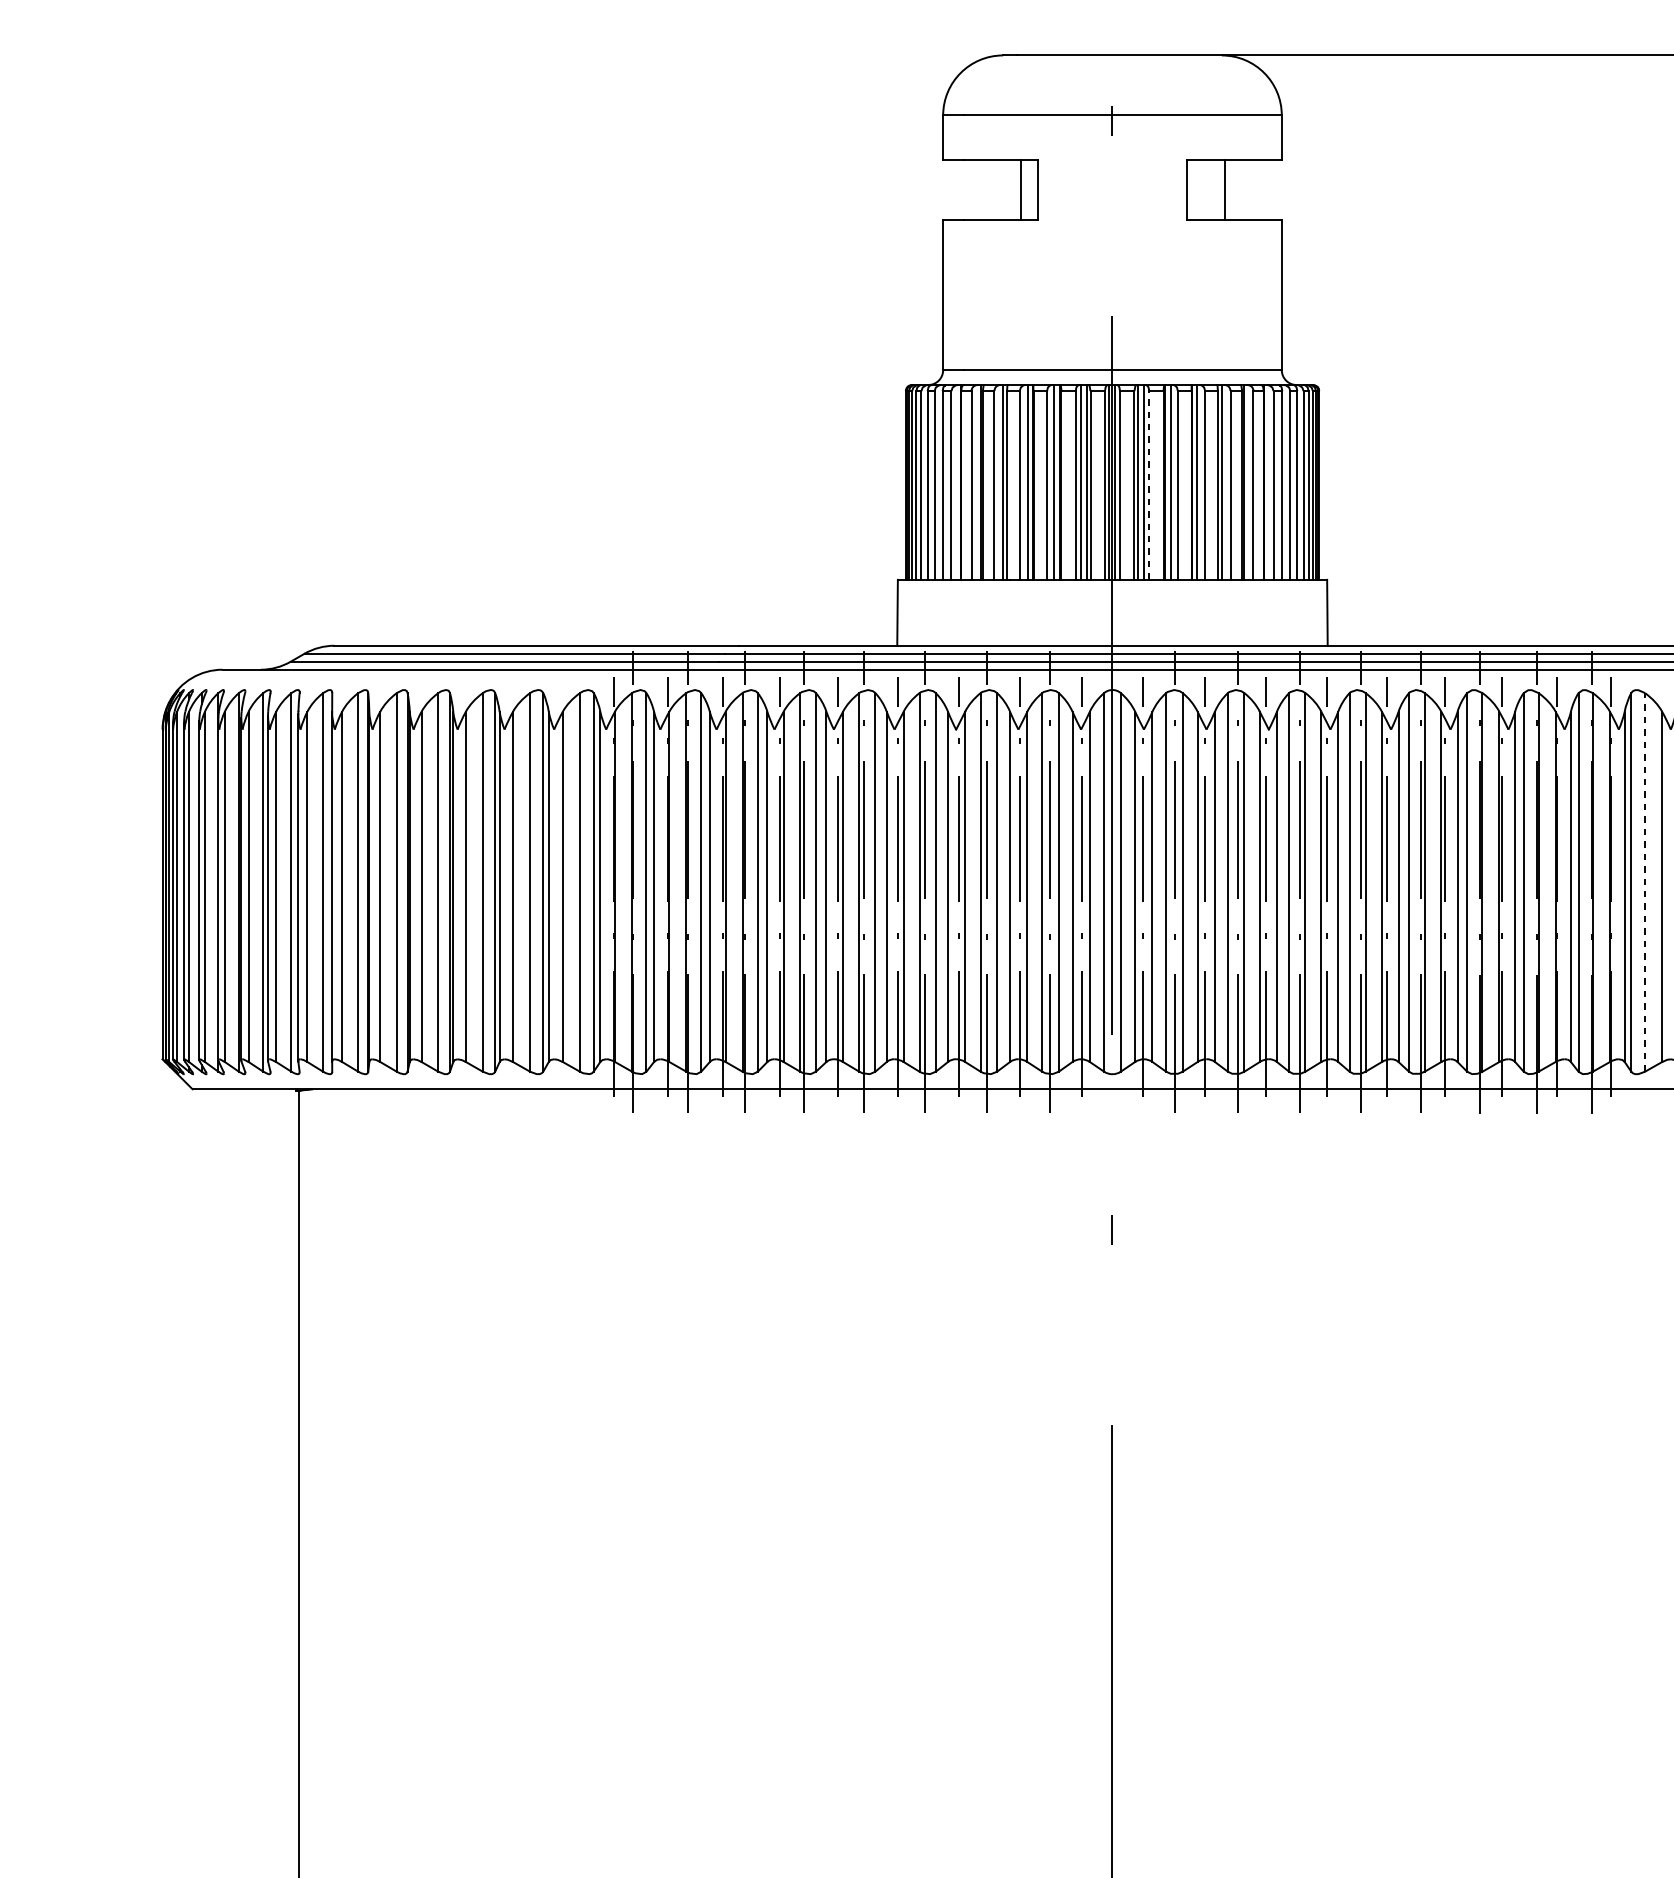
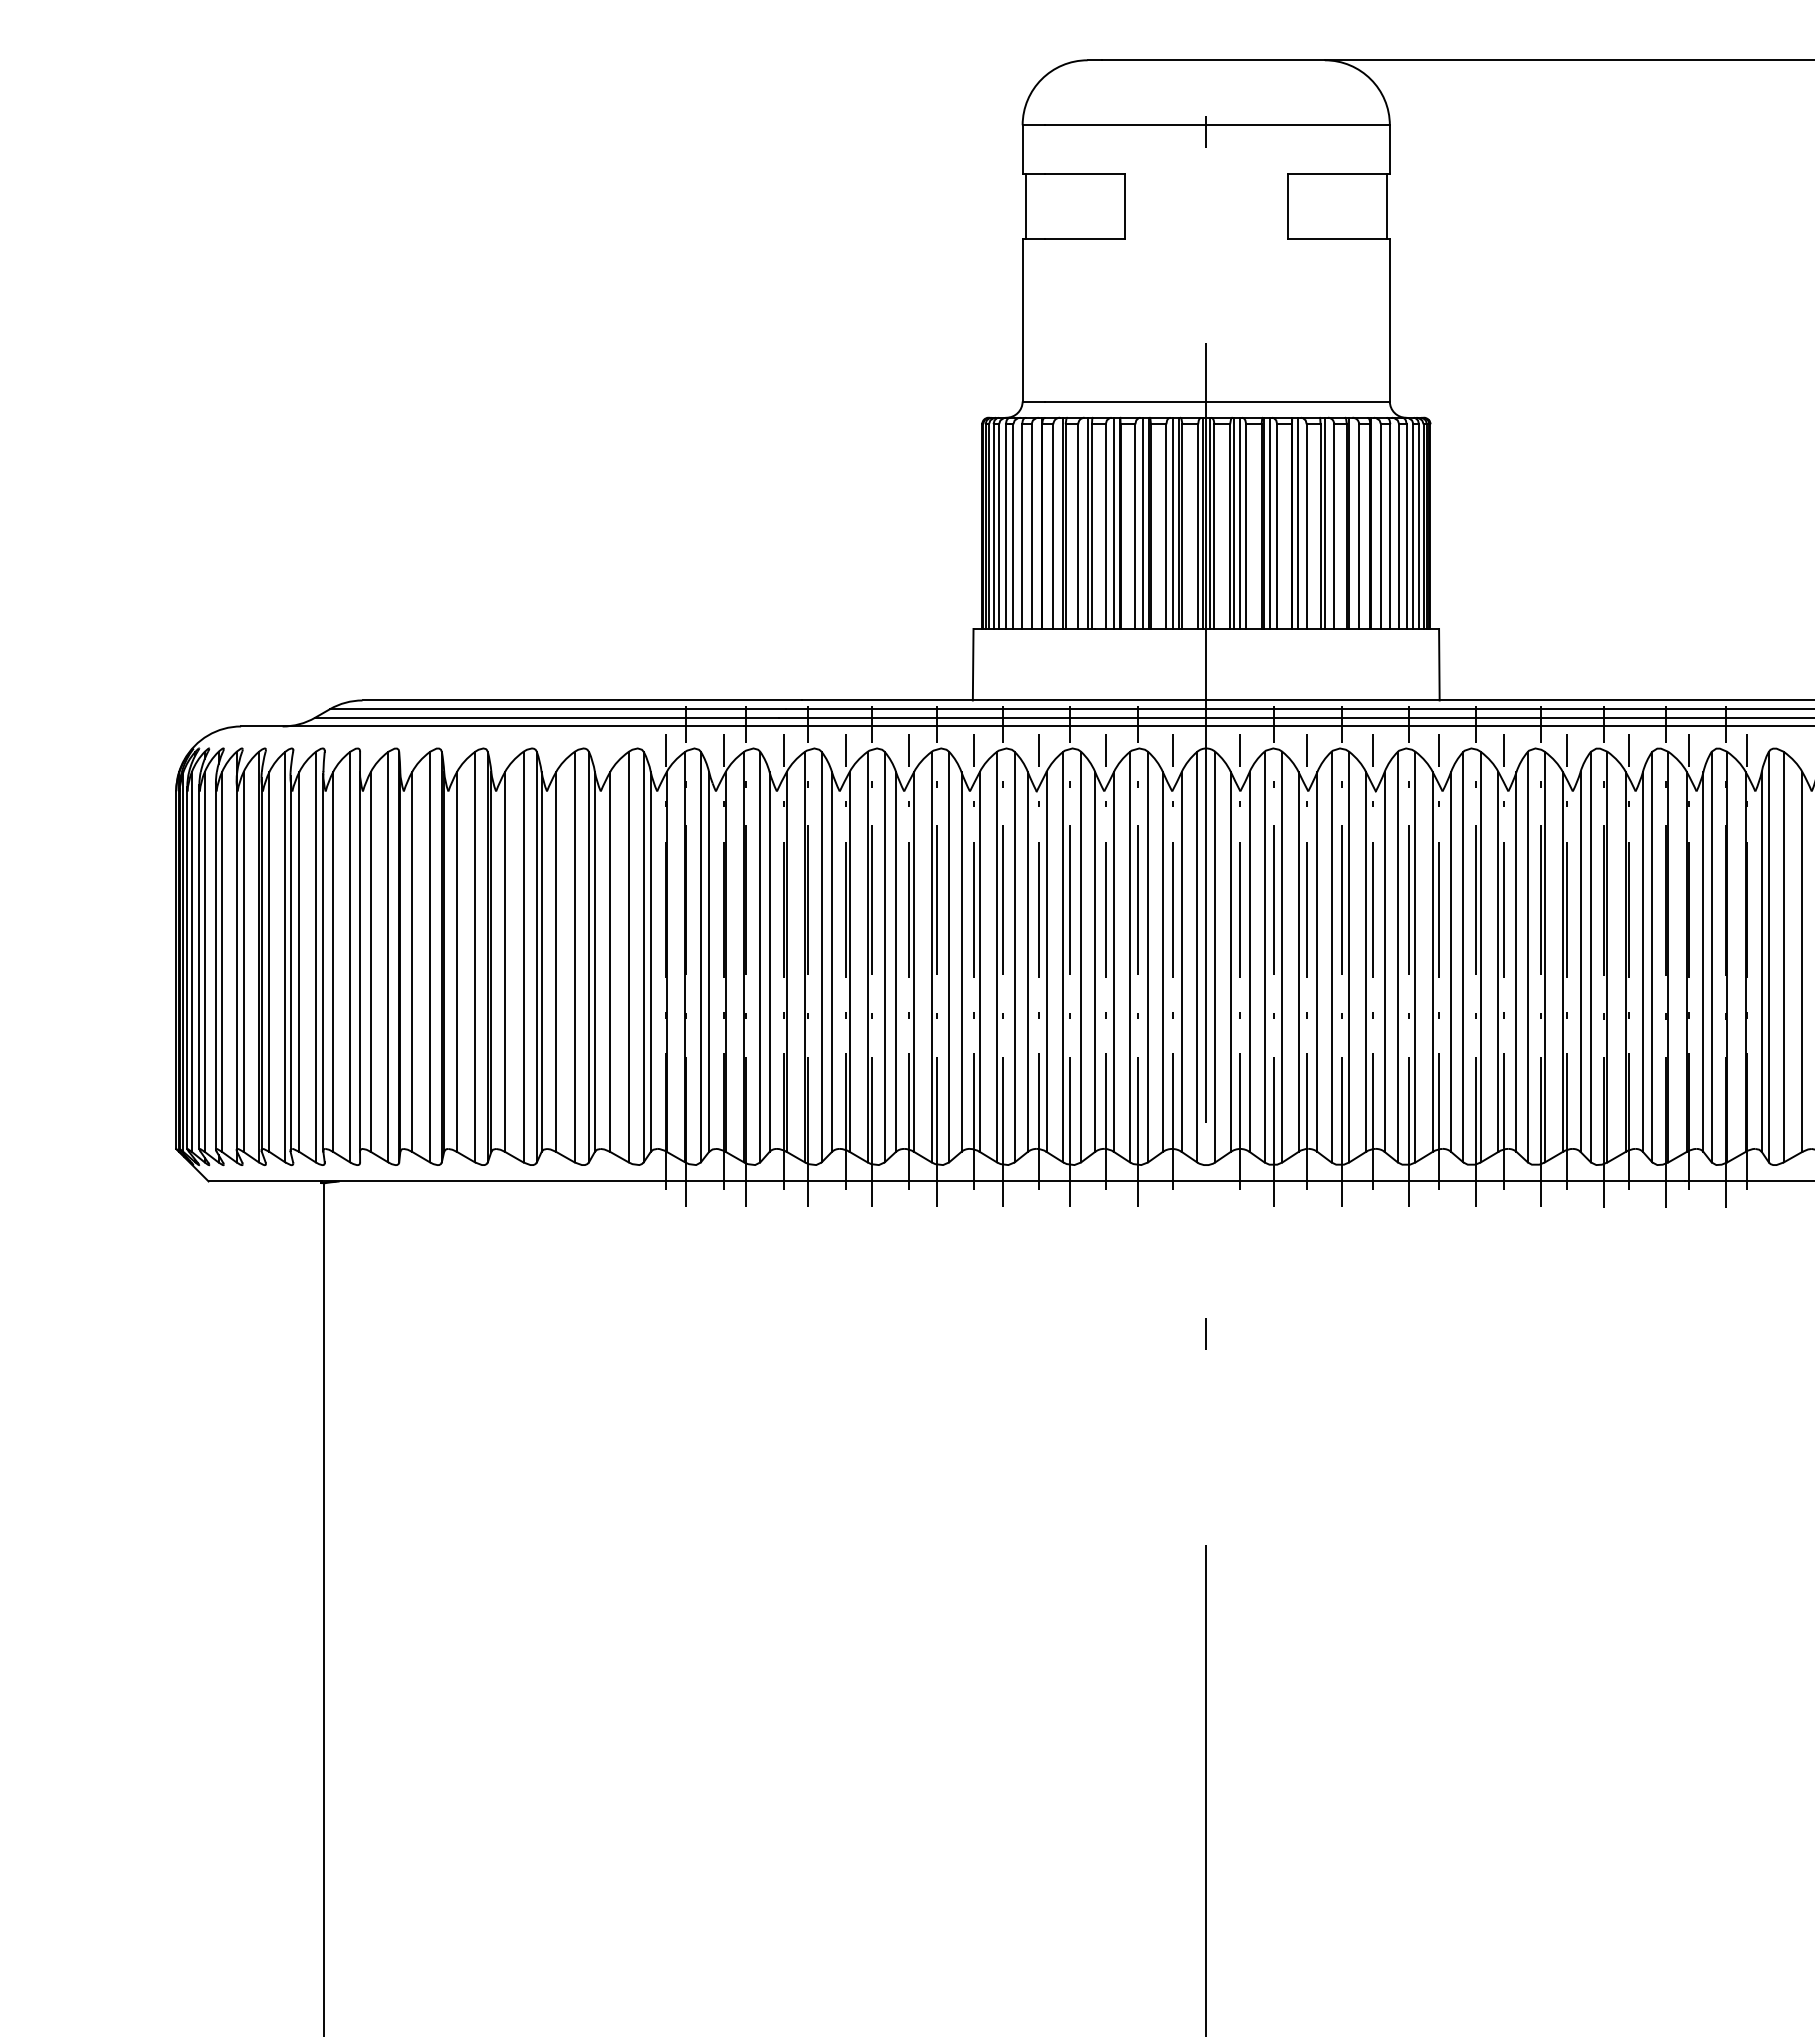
line: (1020, 190) -> (1025, 206), moved
line: (1225, 190) -> (1386, 206), moved
line: (1149, 485) -> (1246, 526), dashed -> solid
line: (1644, 881) -> (1783, 956), dashed -> solid

